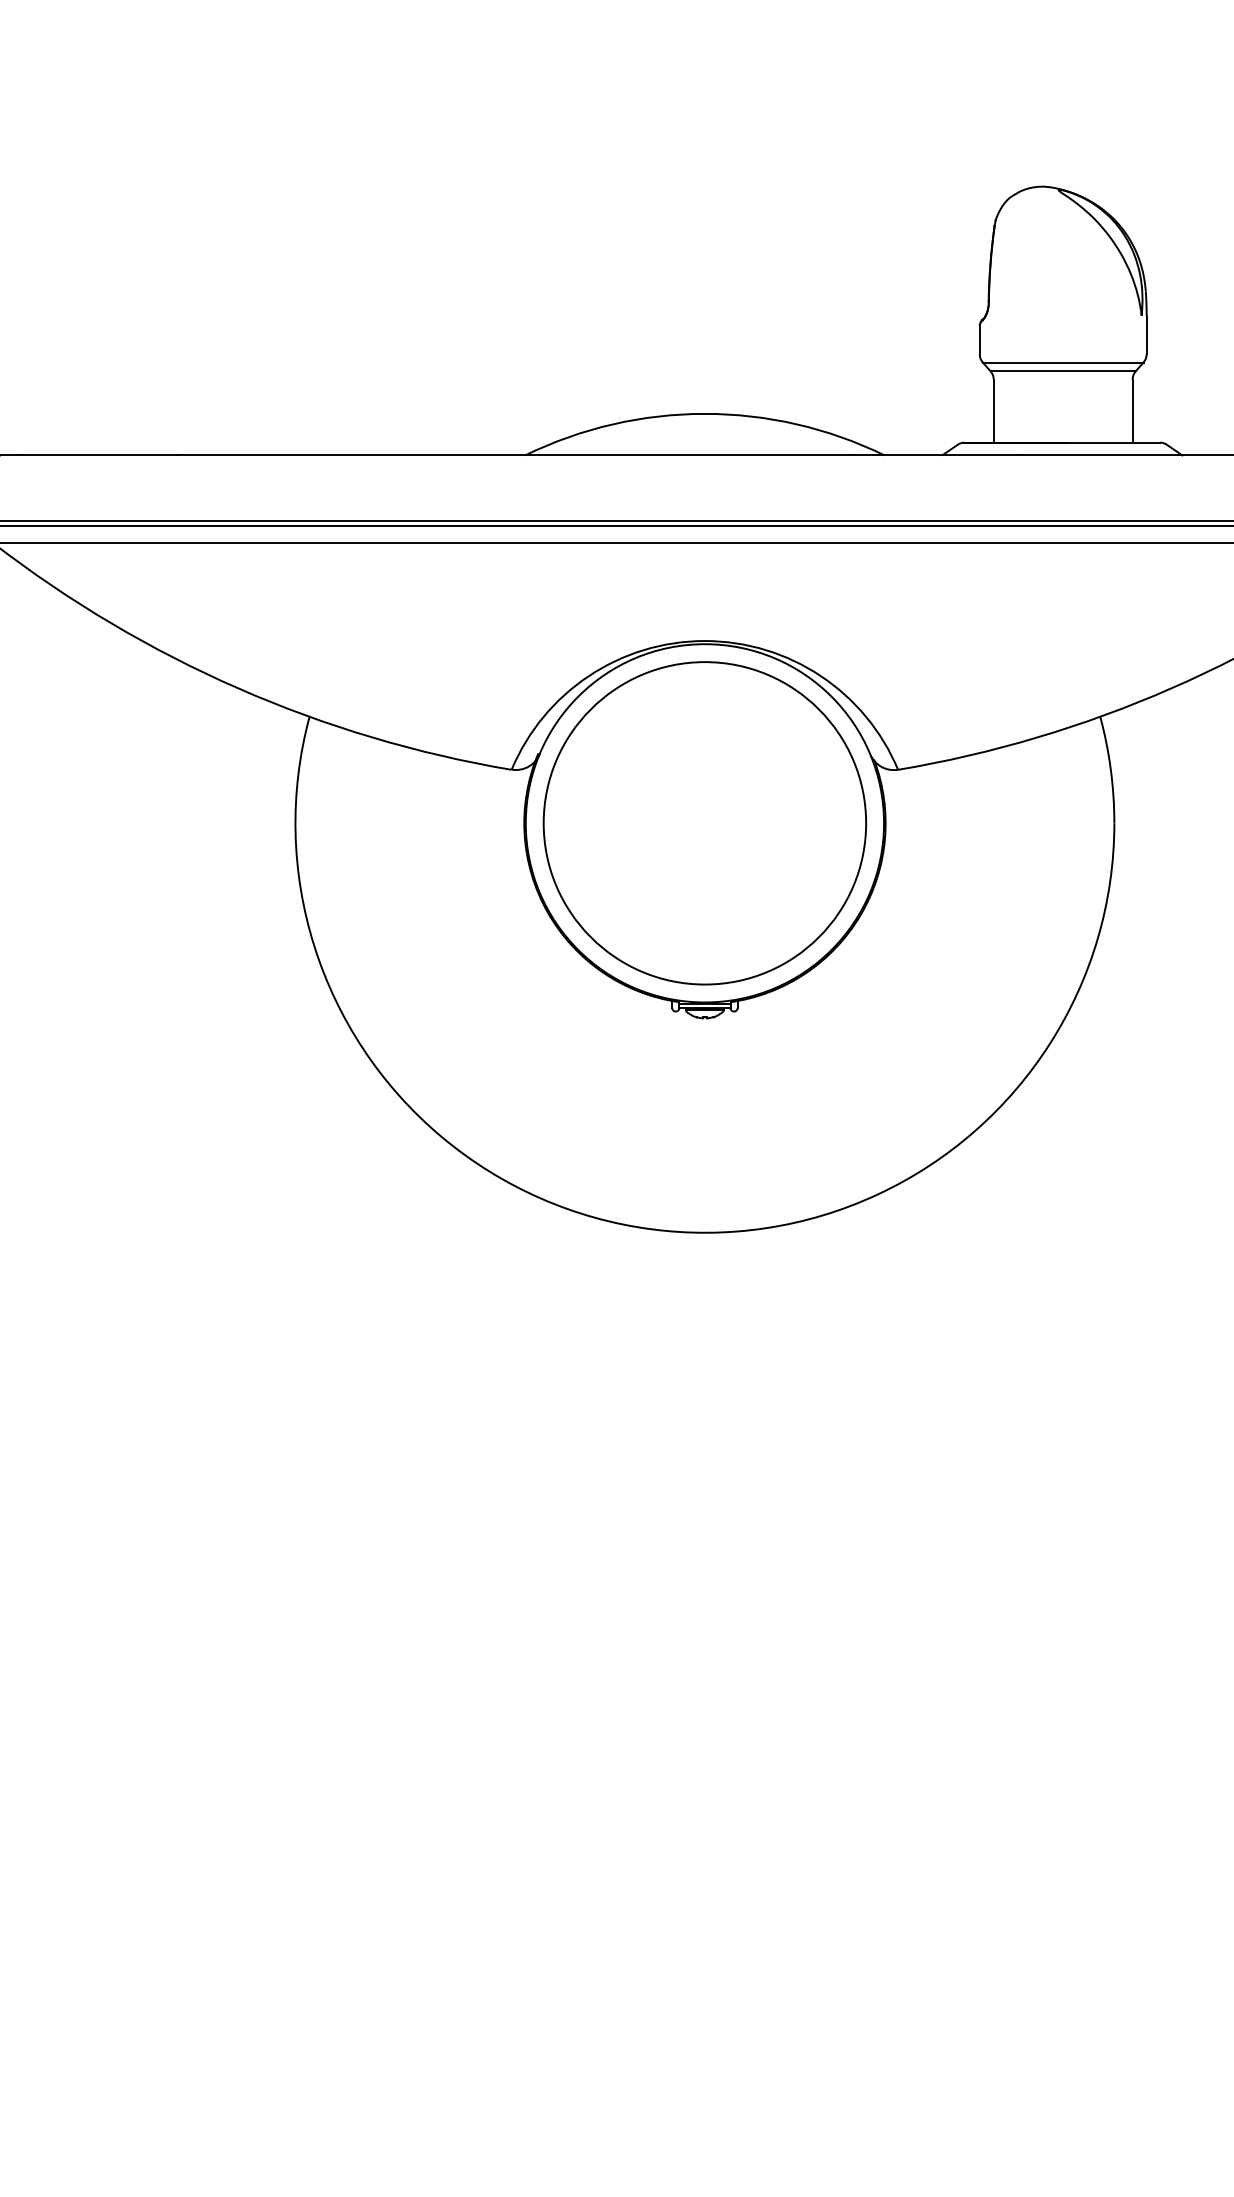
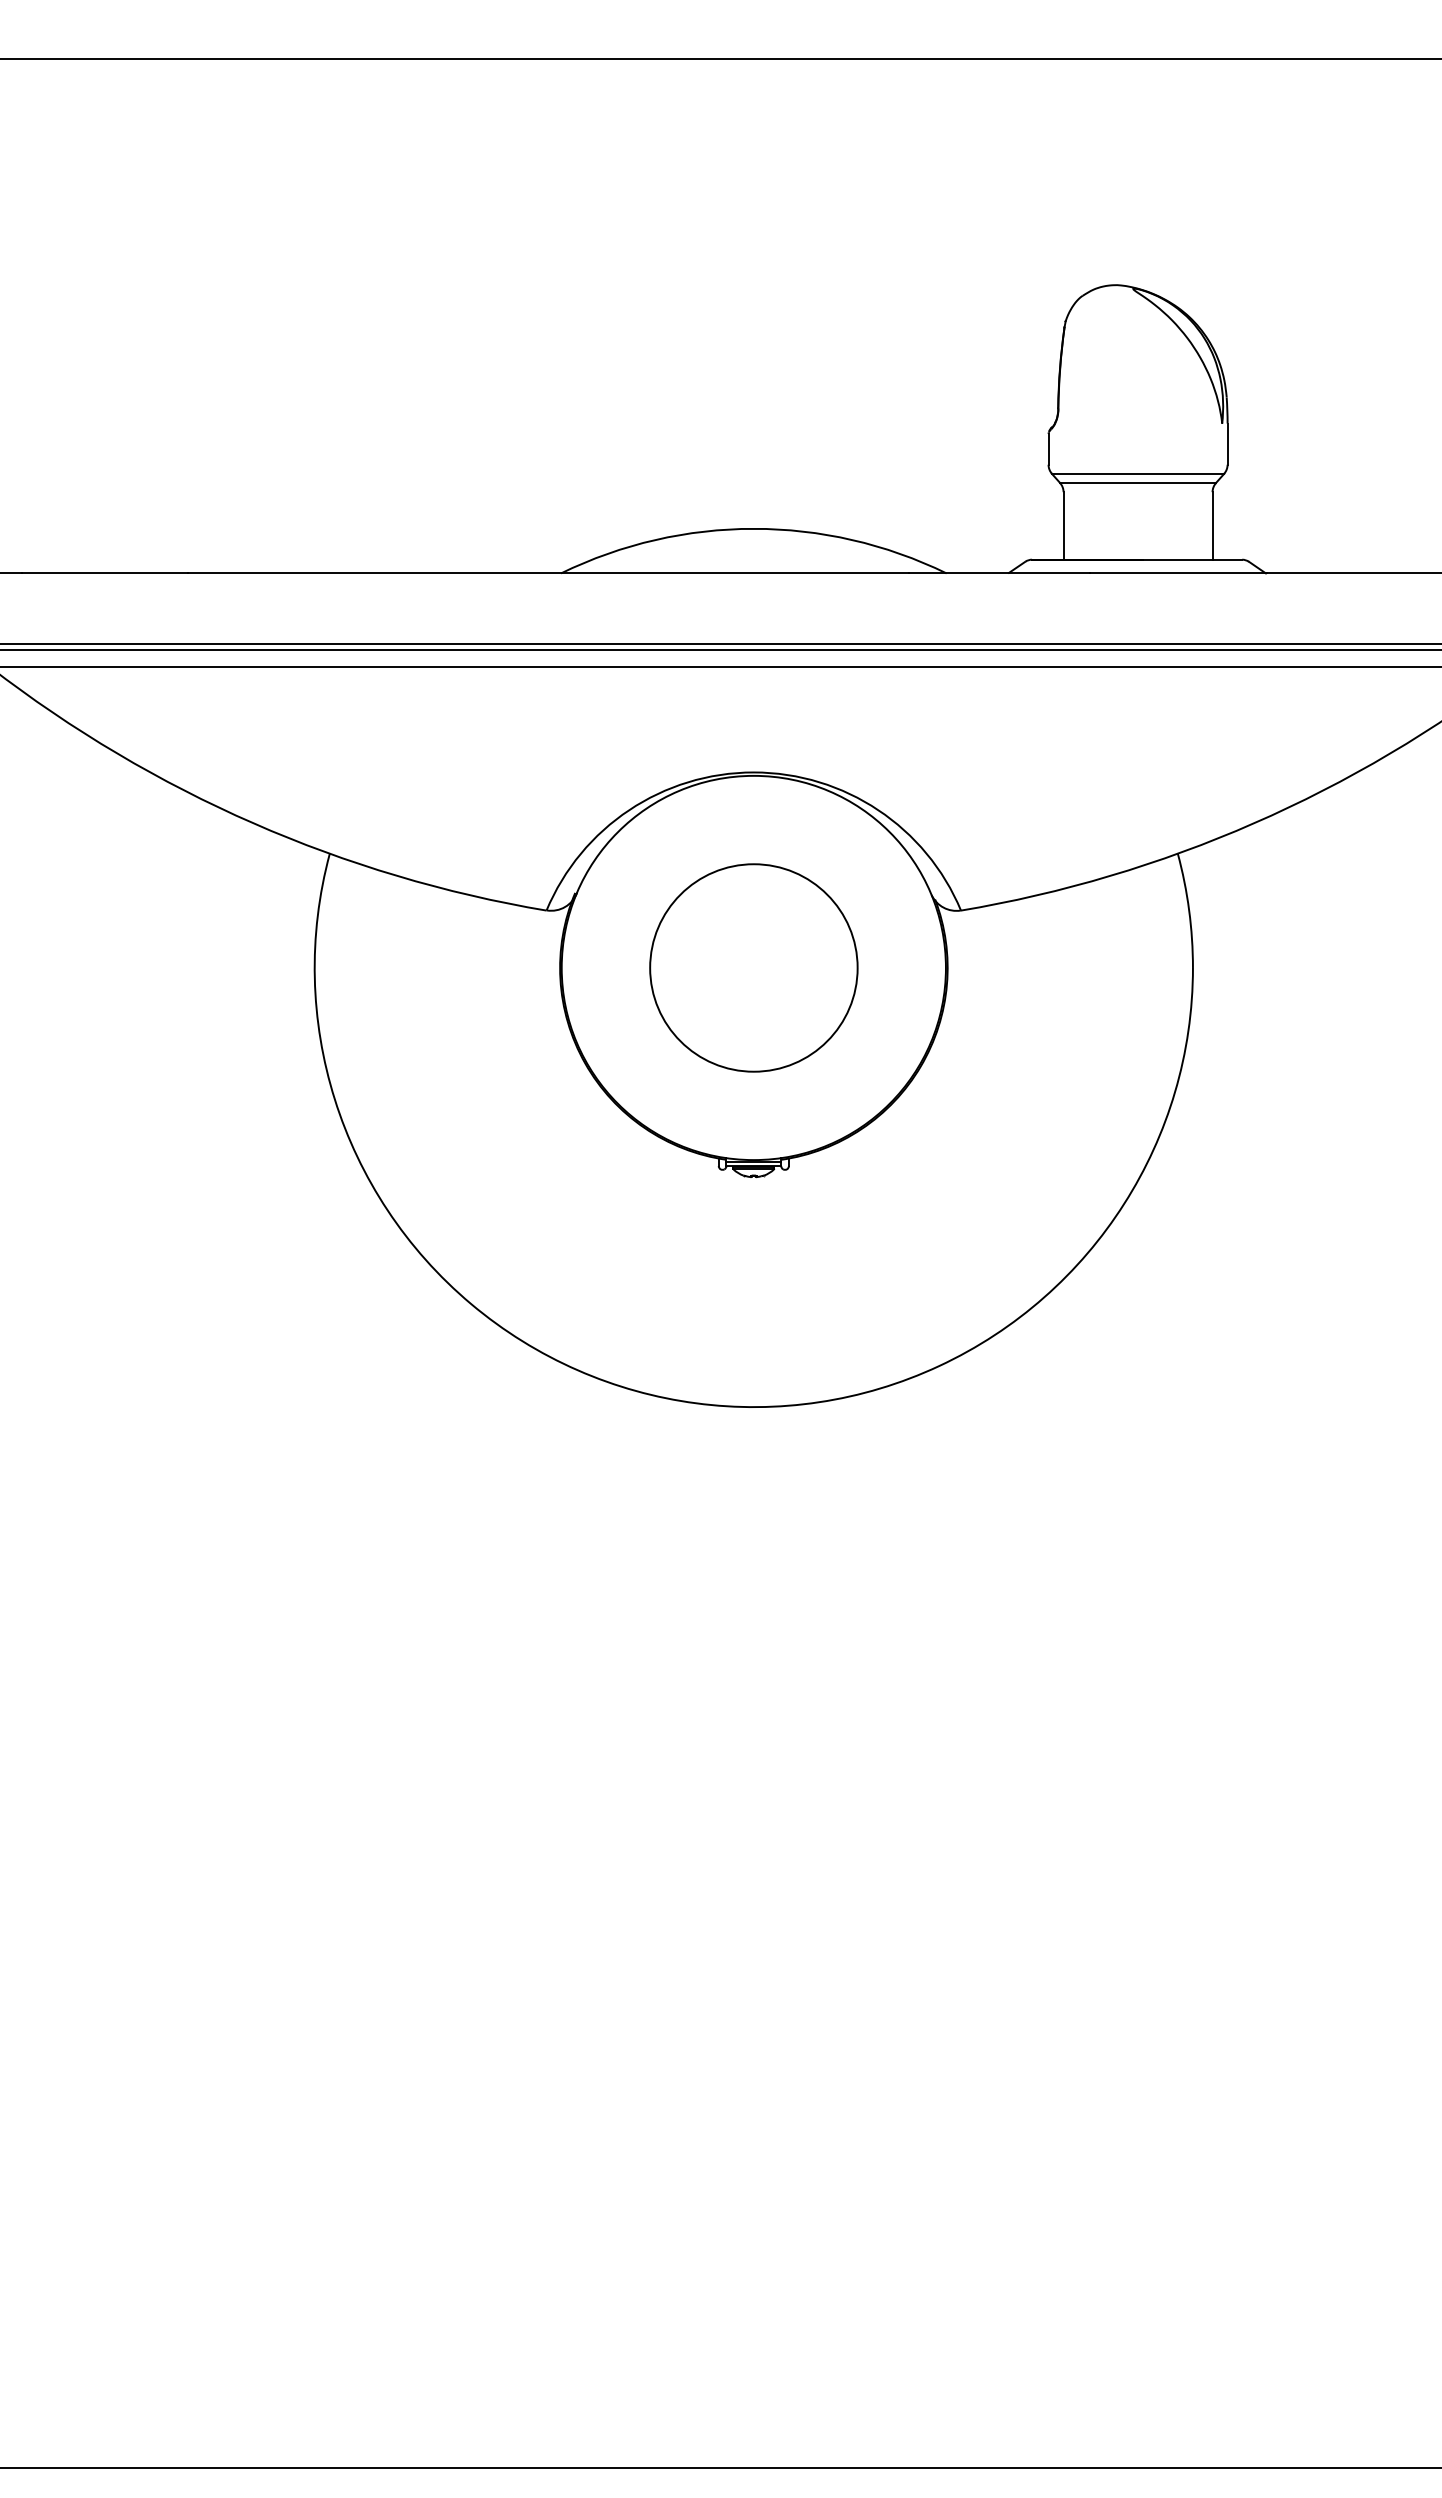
part: (704, 822) -> (753, 967), size x0.6

